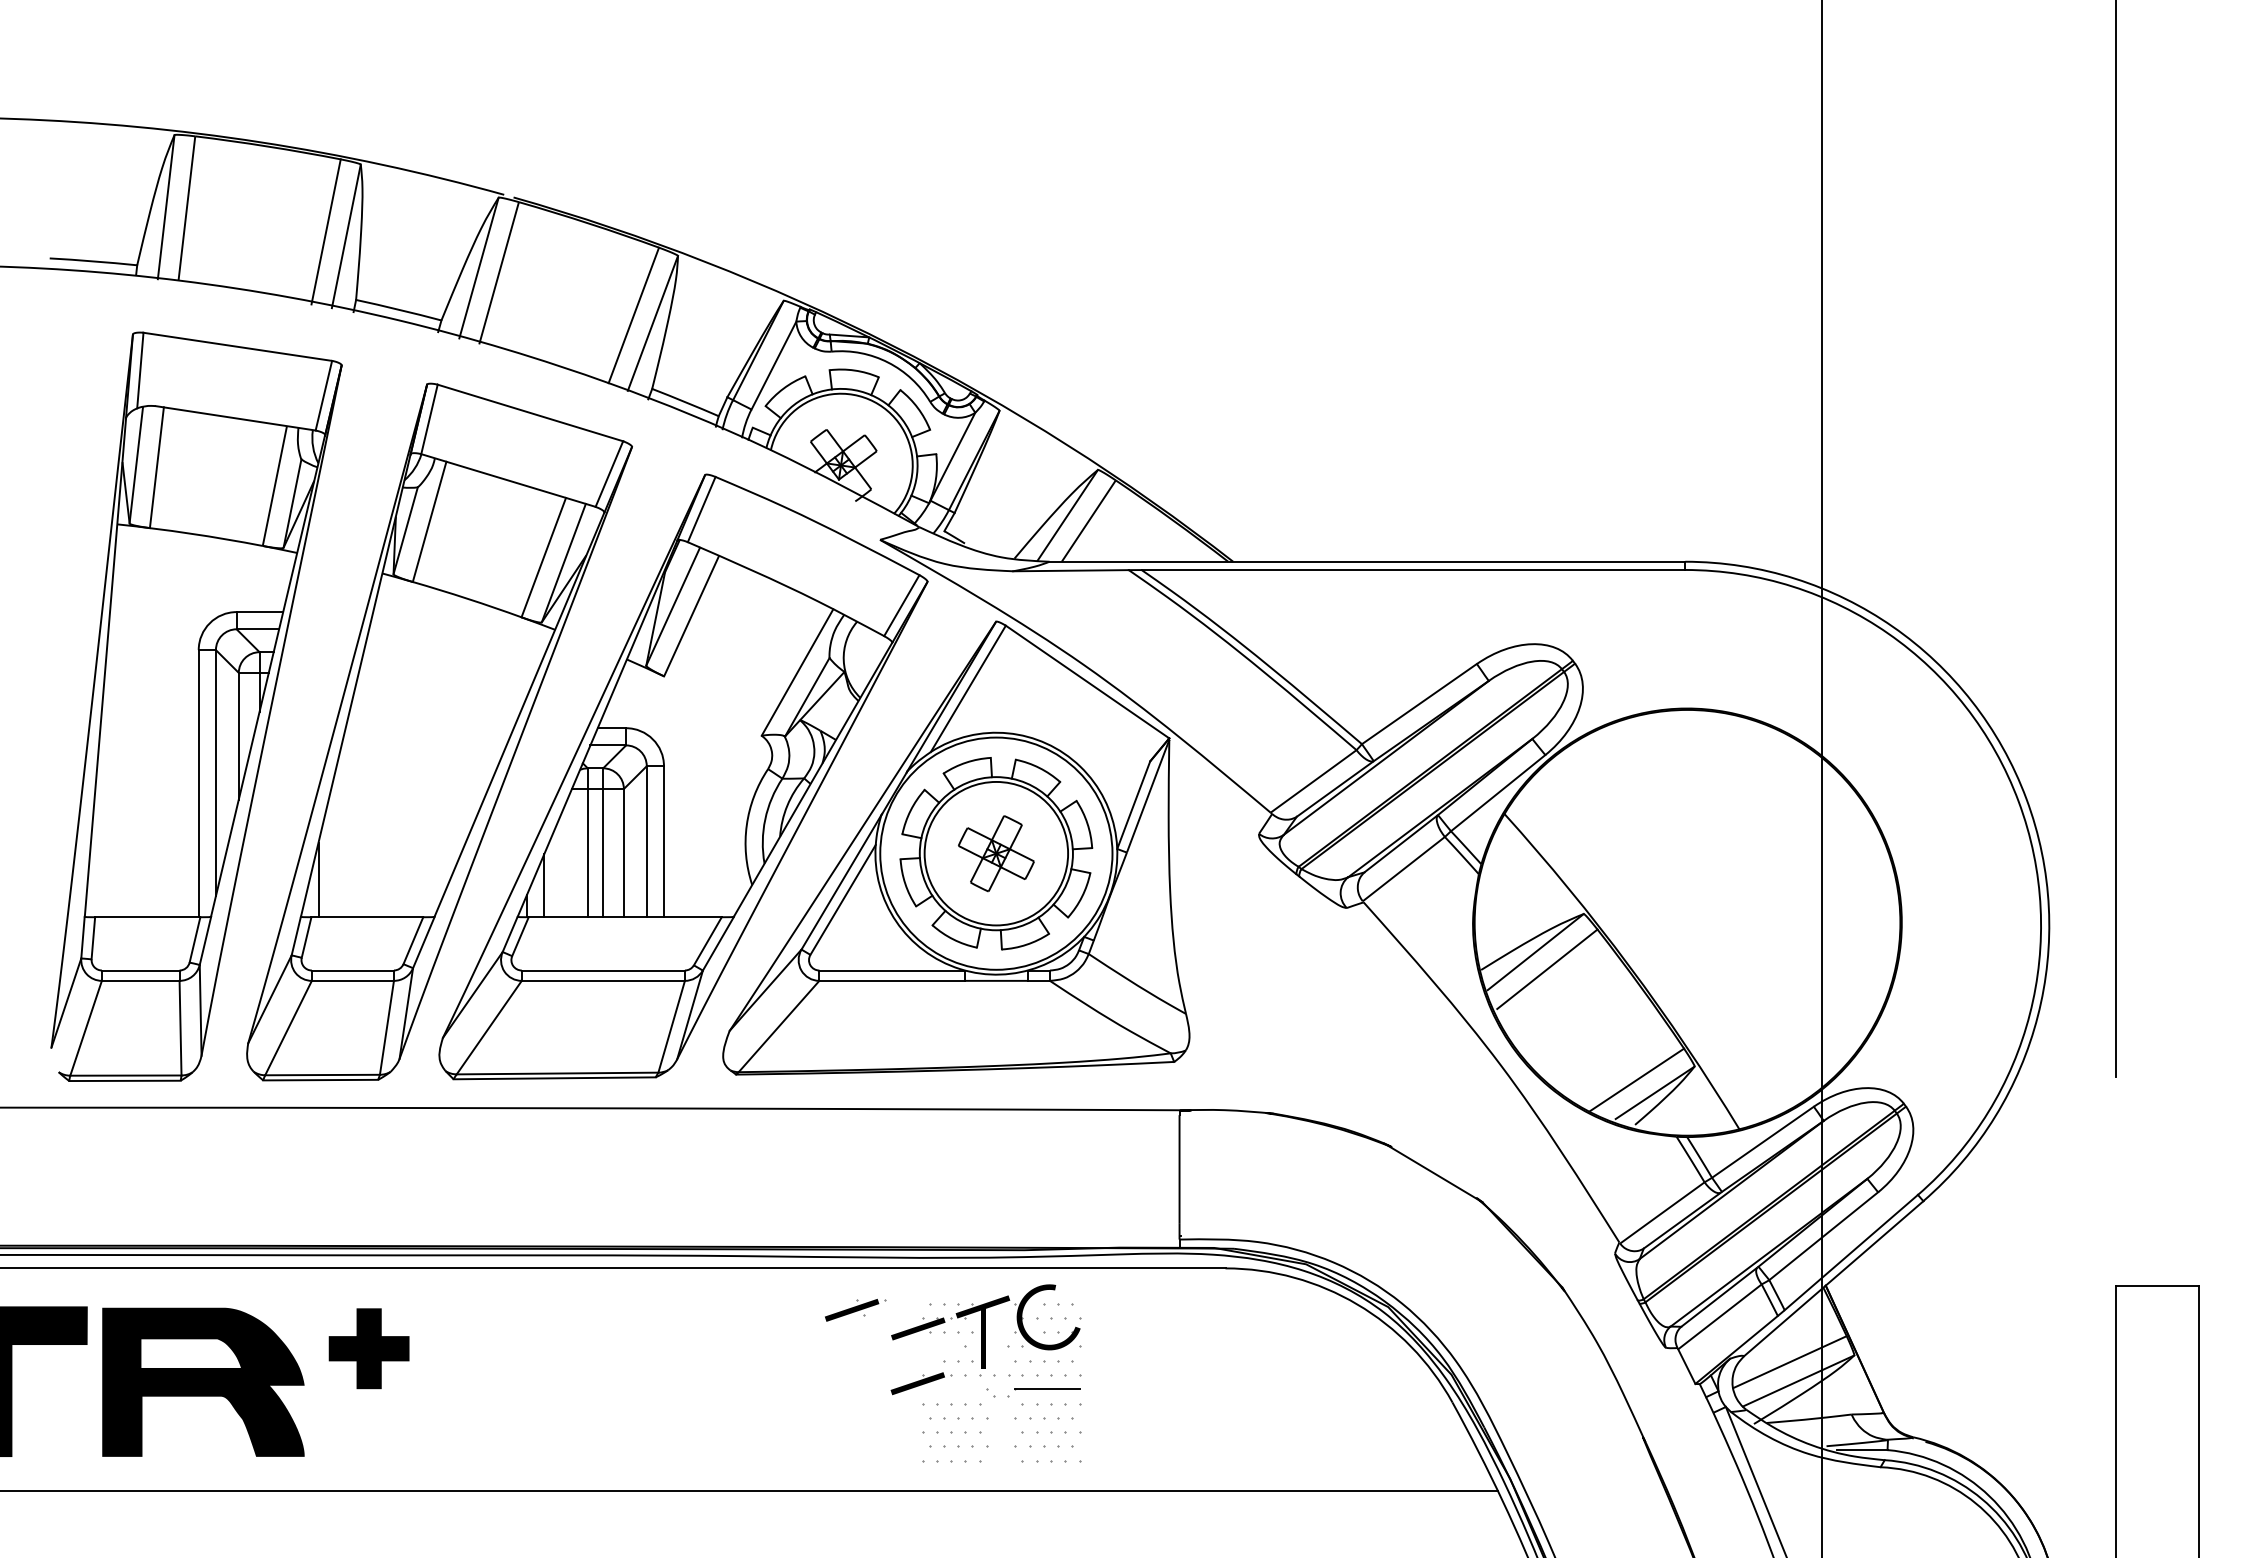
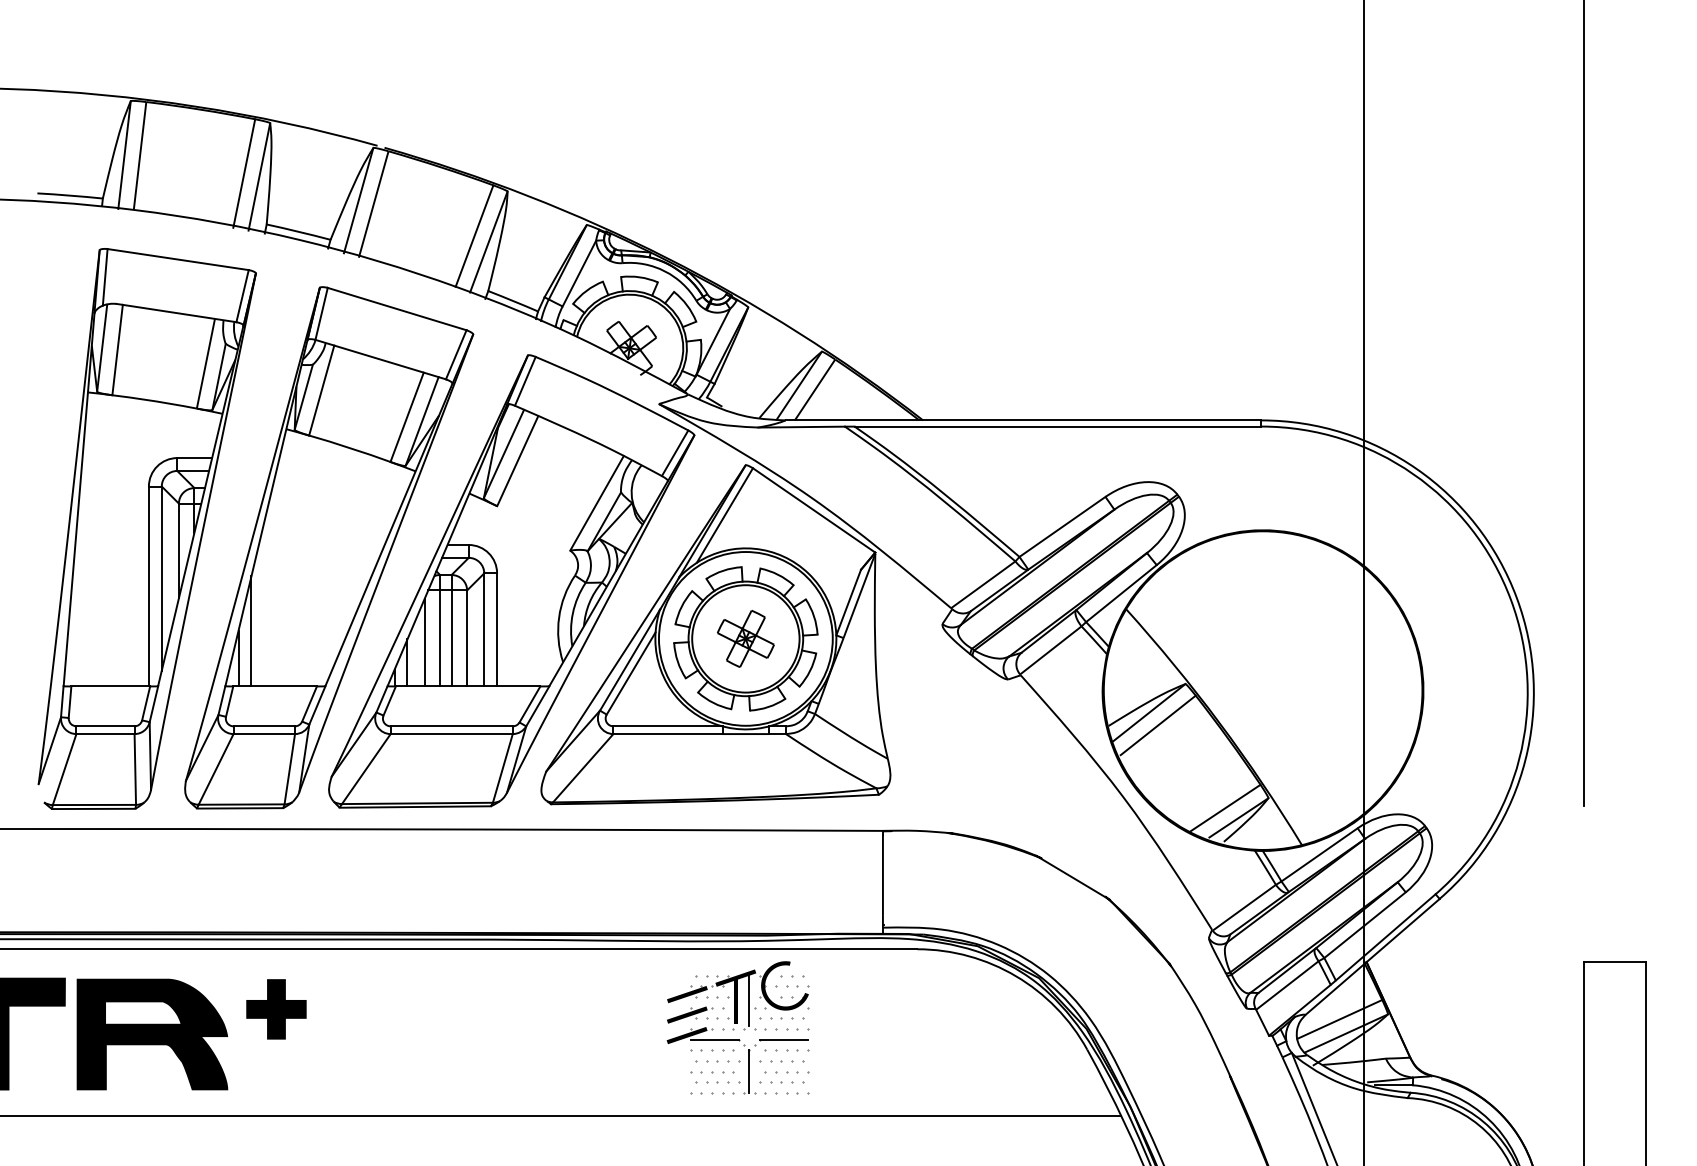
line: (335, 843) -> (251, 631), added
line: (567, 858) -> (424, 642), added
part: (855, 1310) -> (689, 1015), moved
line: (1001, 1337) -> (749, 1000), added
line: (954, 1389) -> (714, 1039), added
part: (1001, 1432) -> (749, 1072), added

